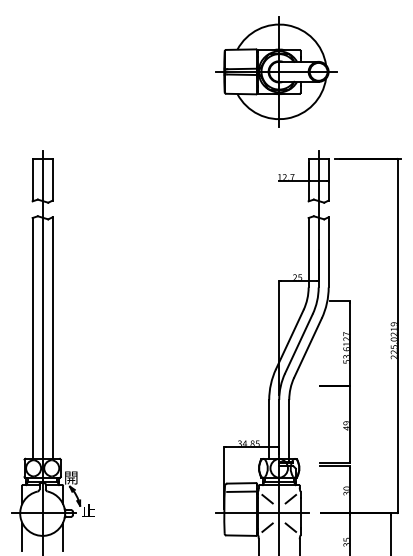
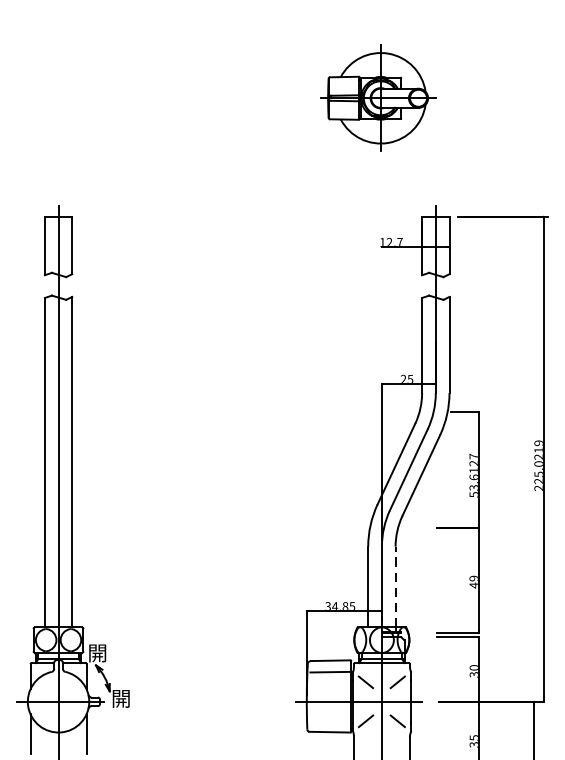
part: (276, 71) -> (378, 97), size x0.7
line: (289, 428) -> (395, 585), solid -> dashed
text: (88, 510) -> (121, 697), 止 -> 開

